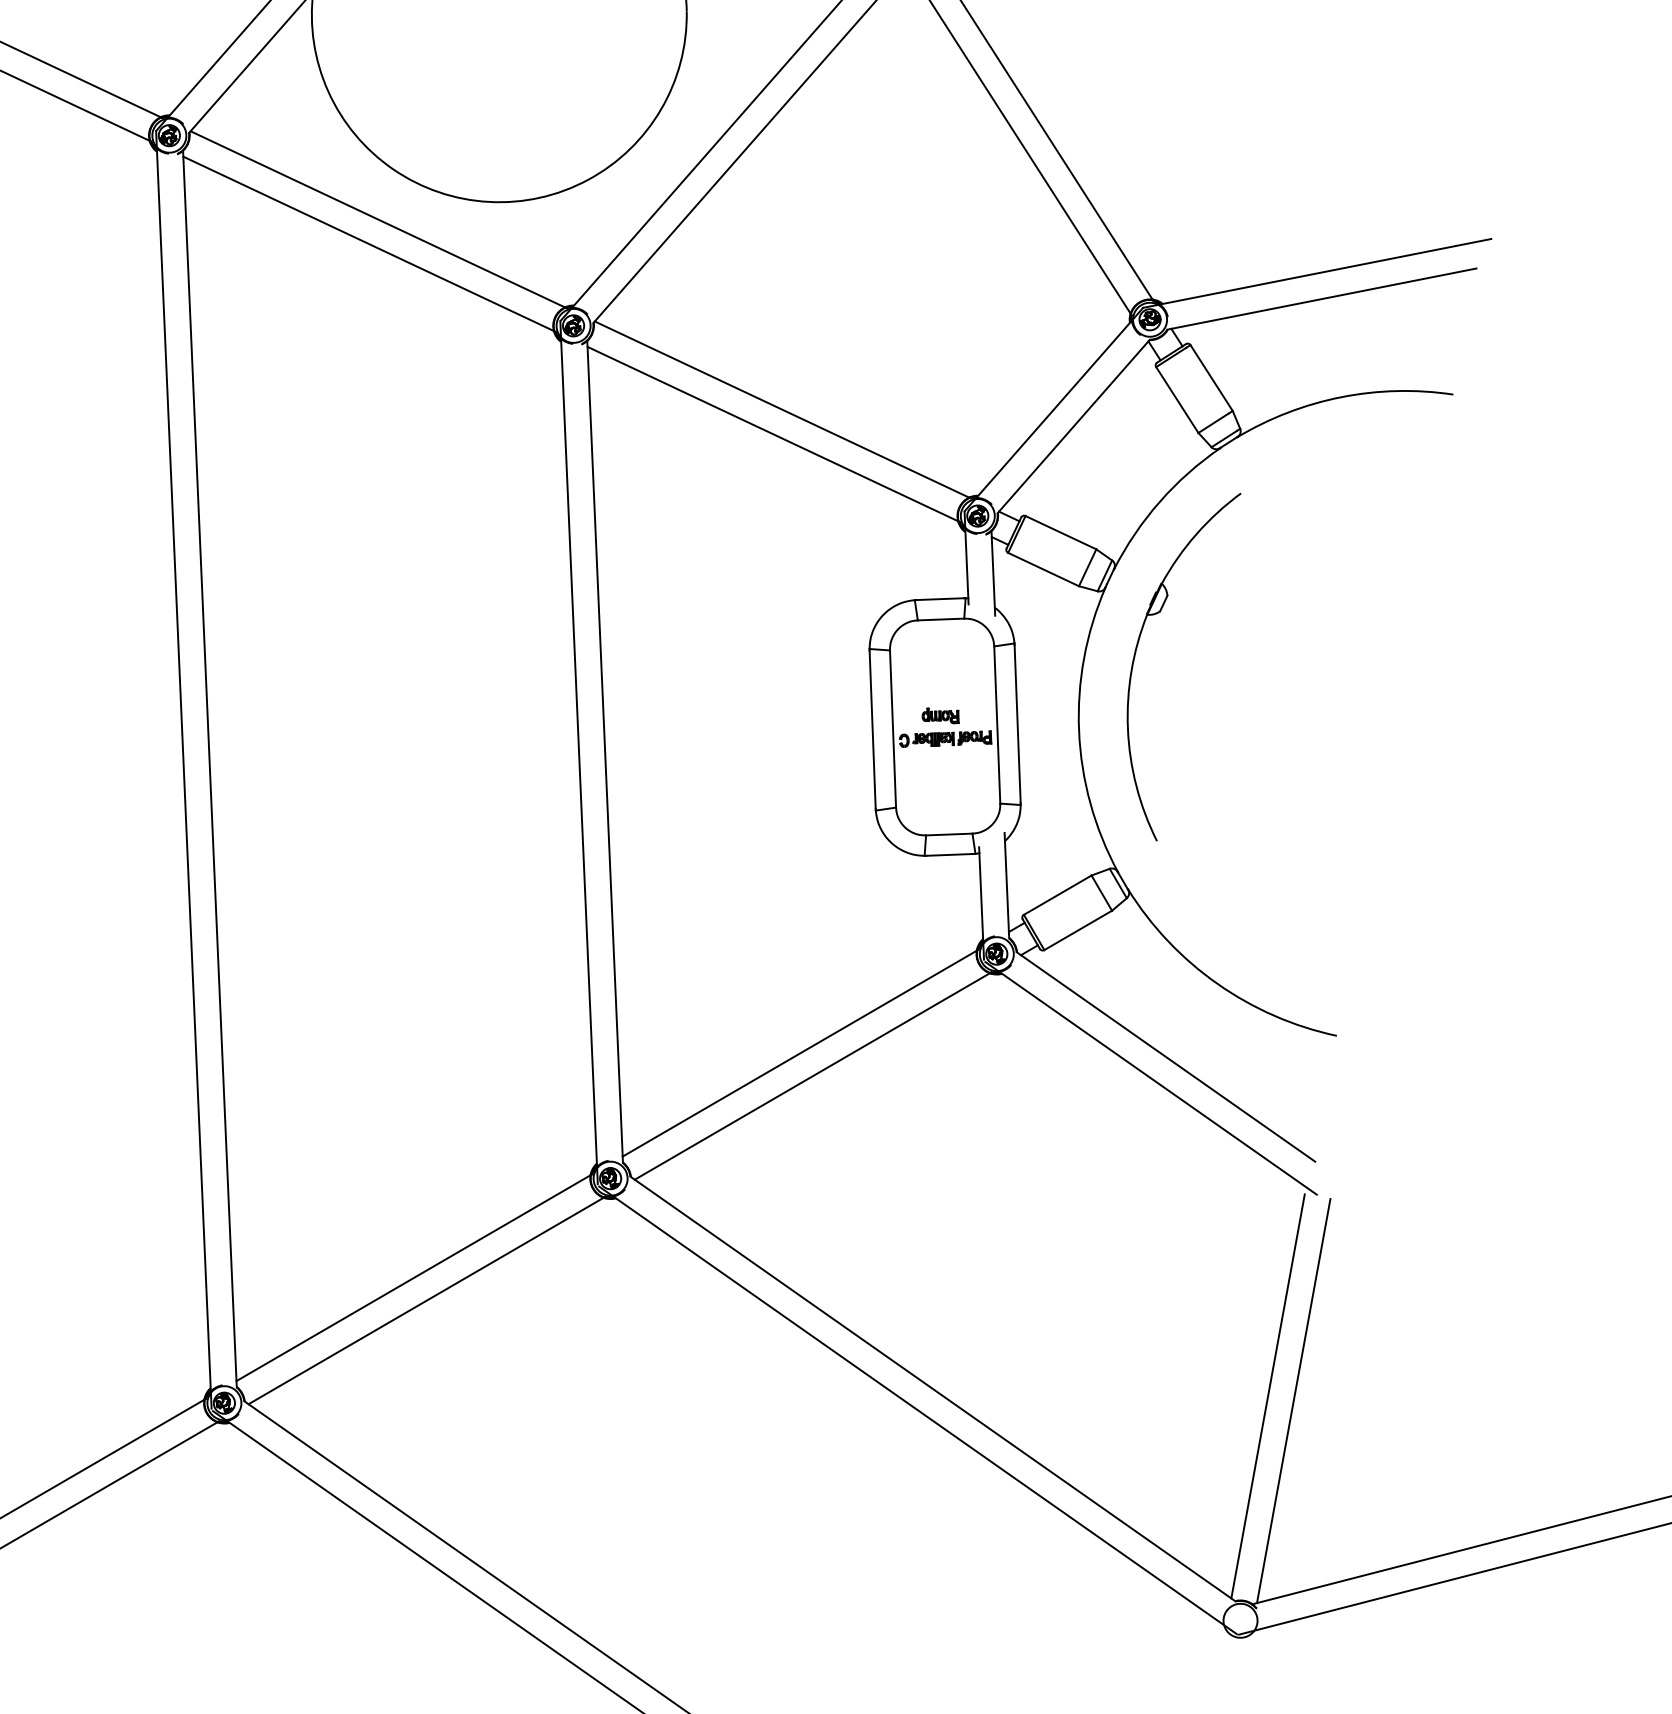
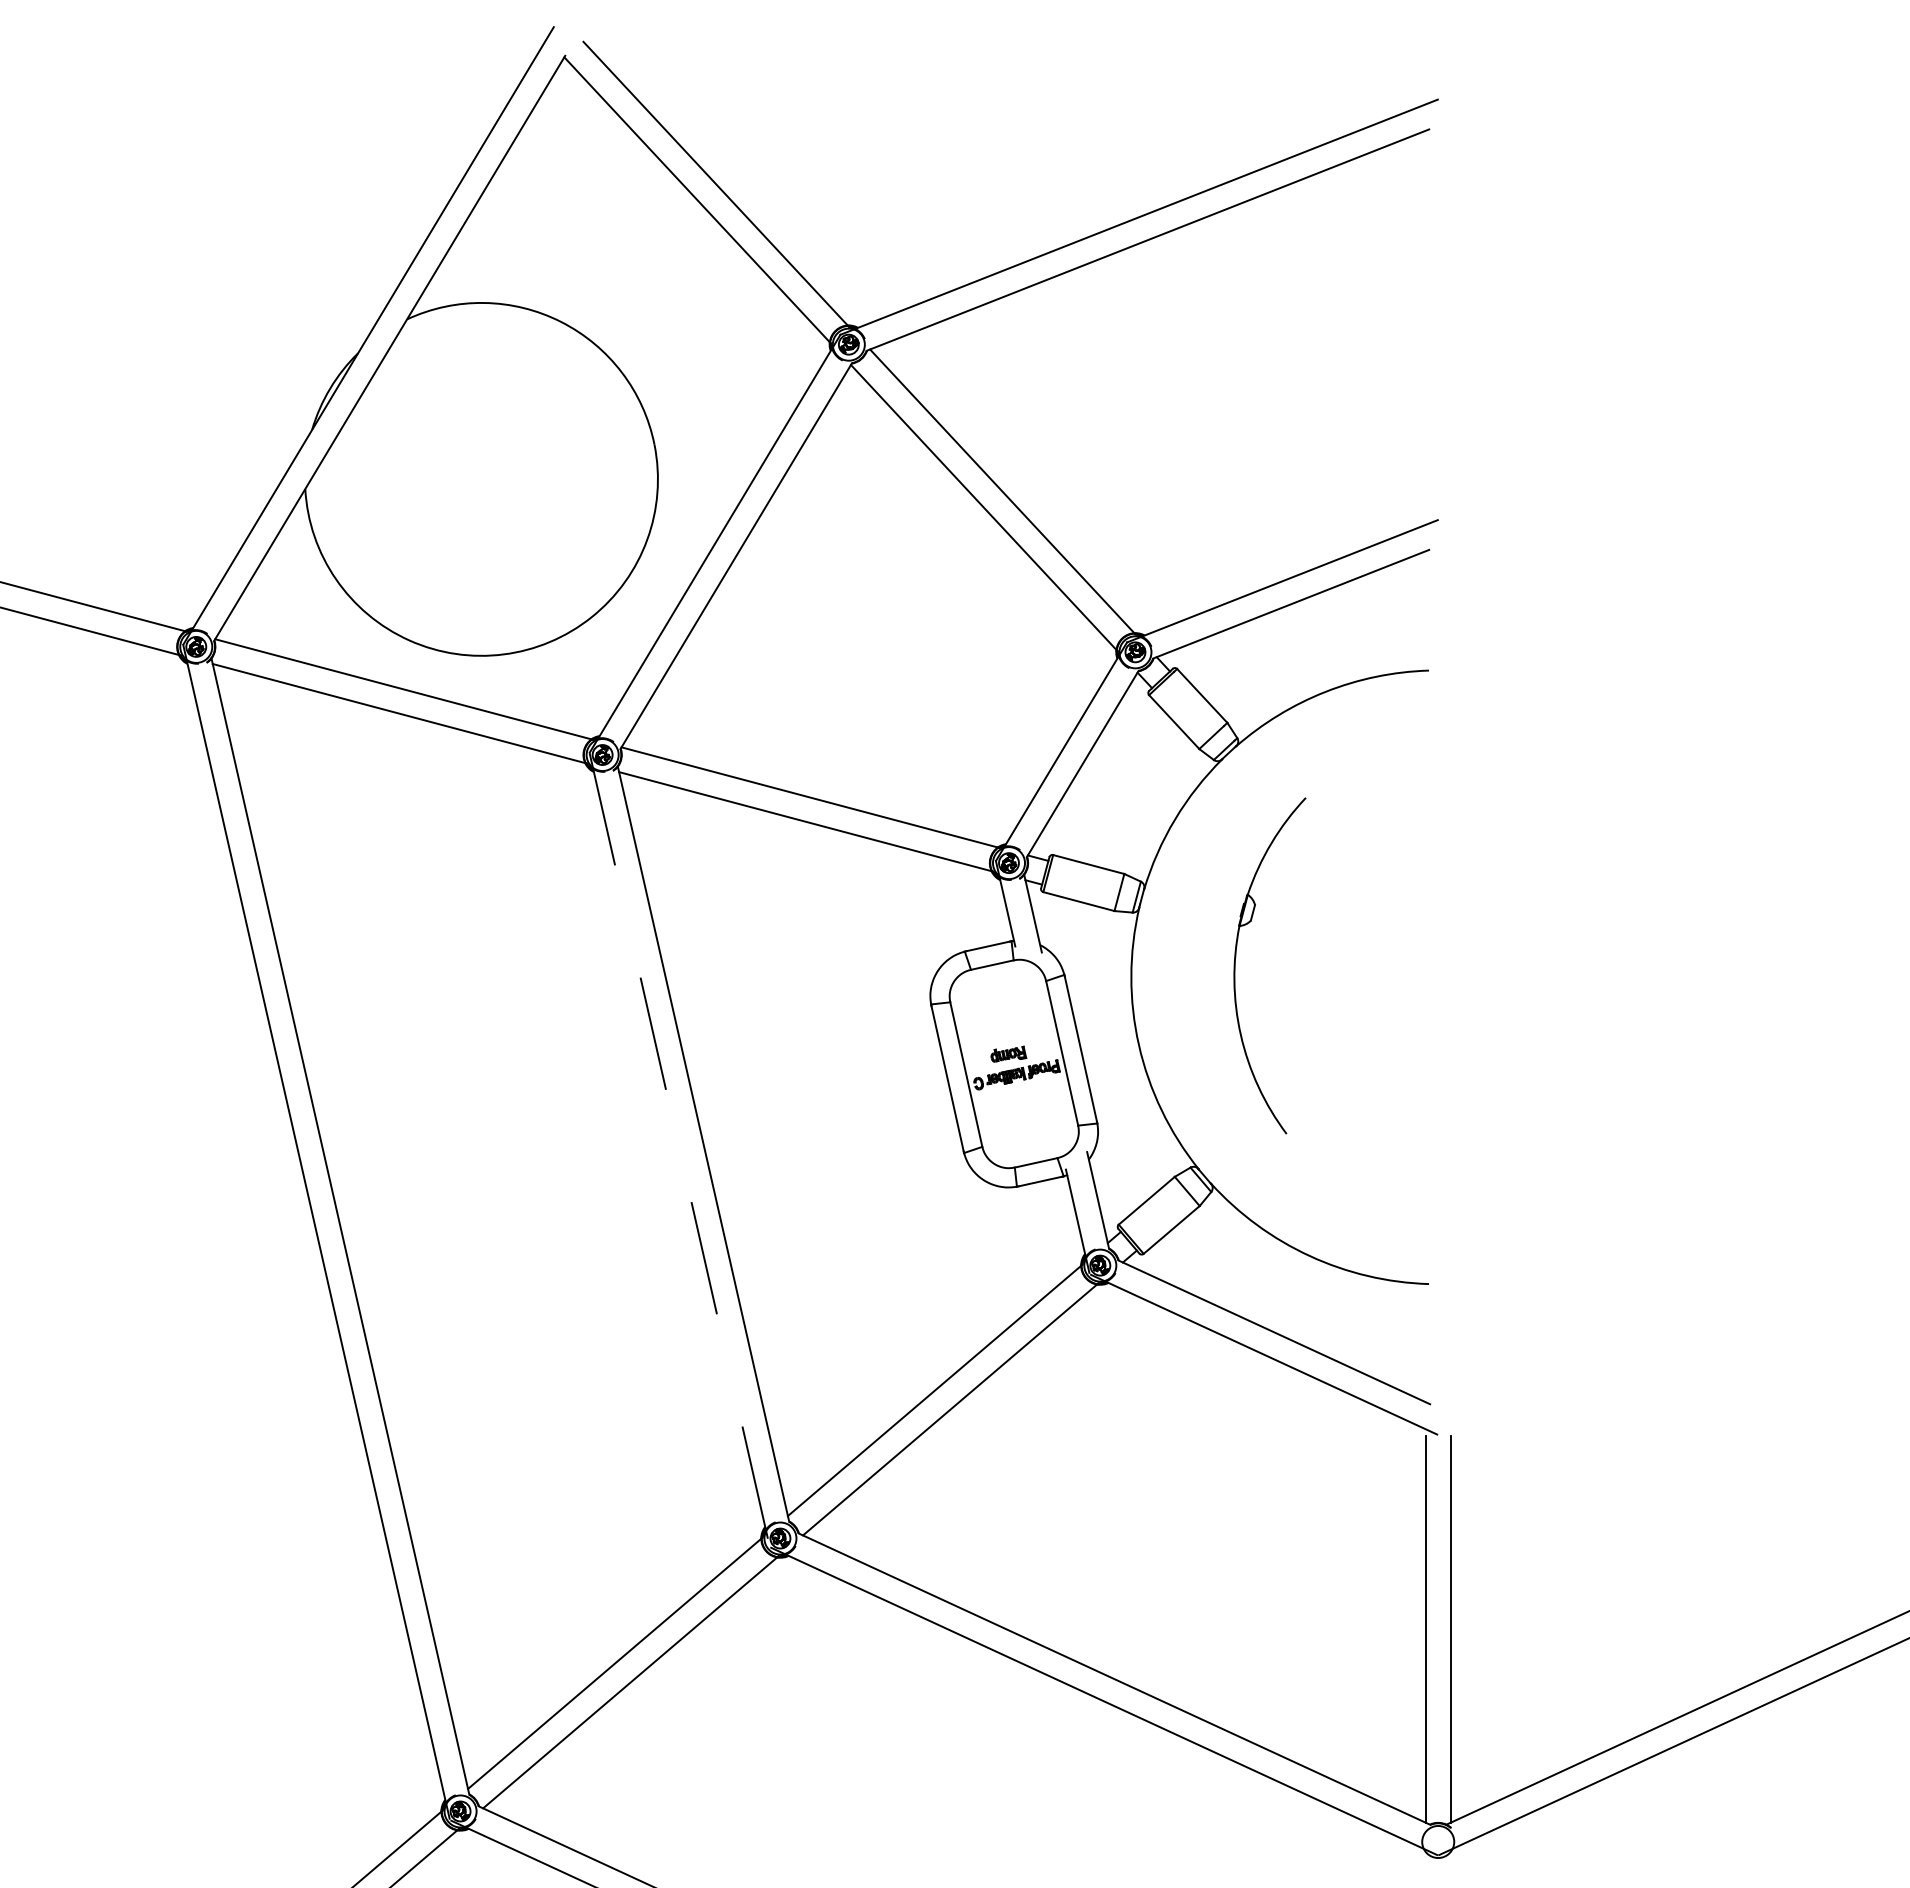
part: (1138, 647) -> (1236, 957), moved
line: (578, 752) -> (679, 1149), solid -> dashed

